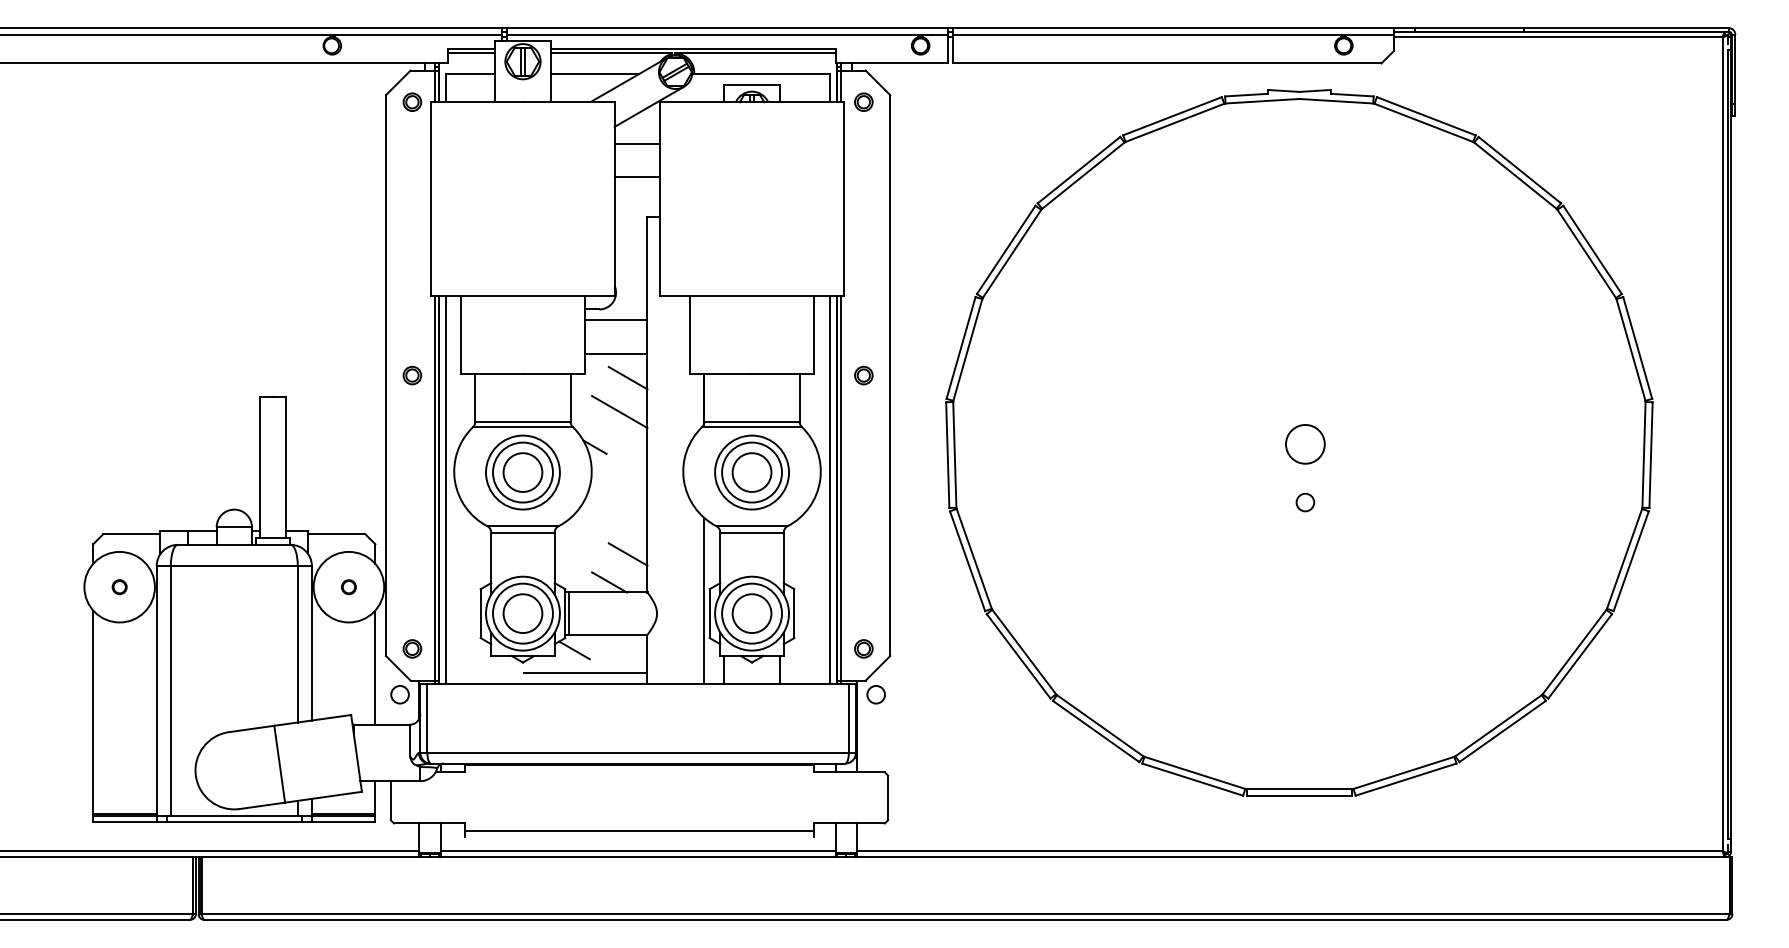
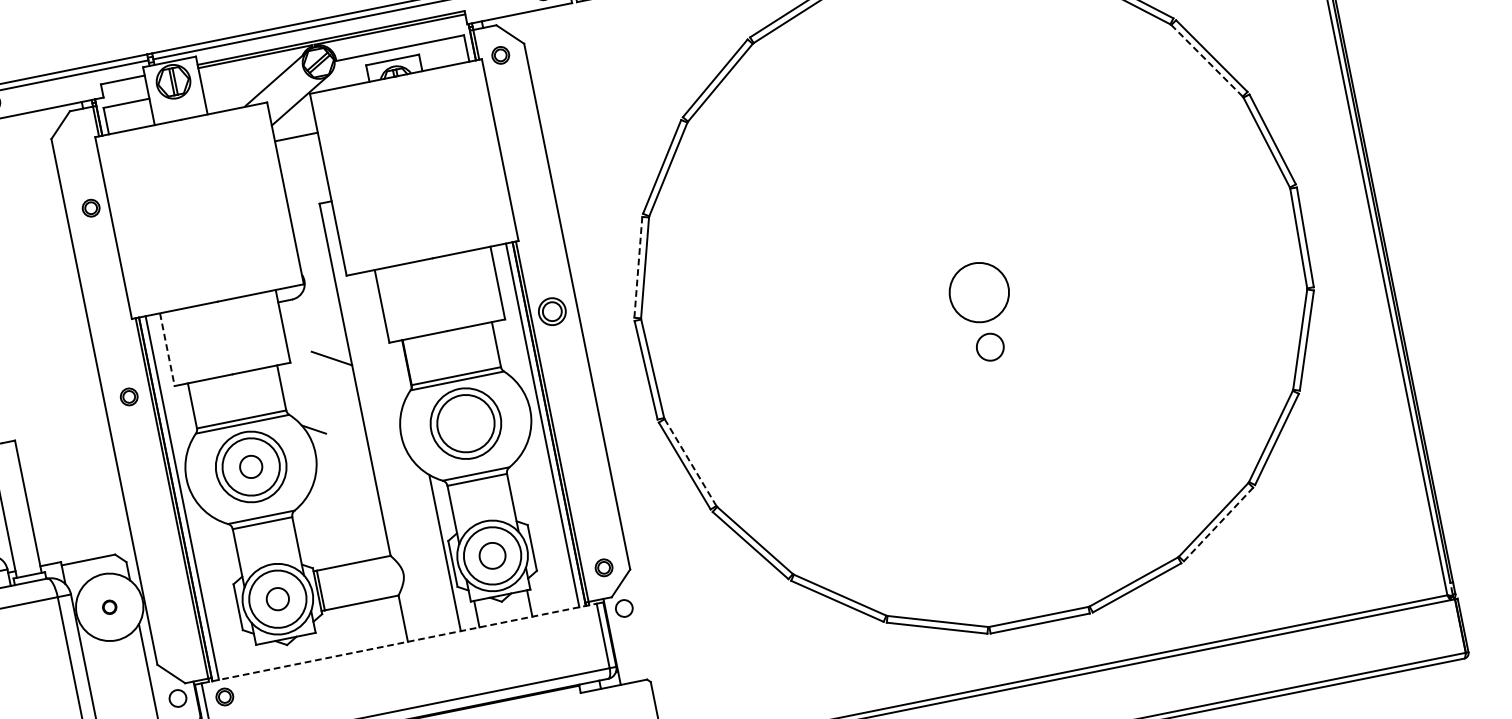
line: (471, 52) -> (123, 82), removed
line: (595, 74) -> (243, 80), removed
part: (412, 101) -> (91, 207), moved
line: (637, 177) -> (302, 168), removed
line: (1586, 253) -> (1206, 60), solid -> dashed
line: (615, 320) -> (309, 306), removed
line: (461, 335) -> (167, 350), solid -> dashed
line: (961, 347) -> (638, 266), solid -> dashed
line: (615, 353) -> (315, 337), removed
part: (863, 375) -> (552, 311), size x1.6
line: (619, 412) -> (330, 392), removed
circle: (1305, 443) -> (979, 291), size x1.6
circle: (522, 472) -> (250, 466), size x0.6
circle: (751, 472) -> (465, 423), removed
circle: (1305, 502) -> (990, 347), size x1.6
line: (627, 554) -> (364, 524), removed
line: (974, 558) -> (690, 462), solid -> dashed
line: (609, 582) -> (353, 553), removed
circle: (522, 613) -> (277, 599), size x0.6
circle: (751, 613) -> (492, 555), size x0.7
part: (412, 648) -> (224, 696), moved
line: (574, 650) -> (333, 624), removed
line: (585, 672) -> (347, 642), removed
line: (638, 684) -> (399, 643), solid -> dashed
line: (1502, 731) -> (1218, 524), solid -> dashed

